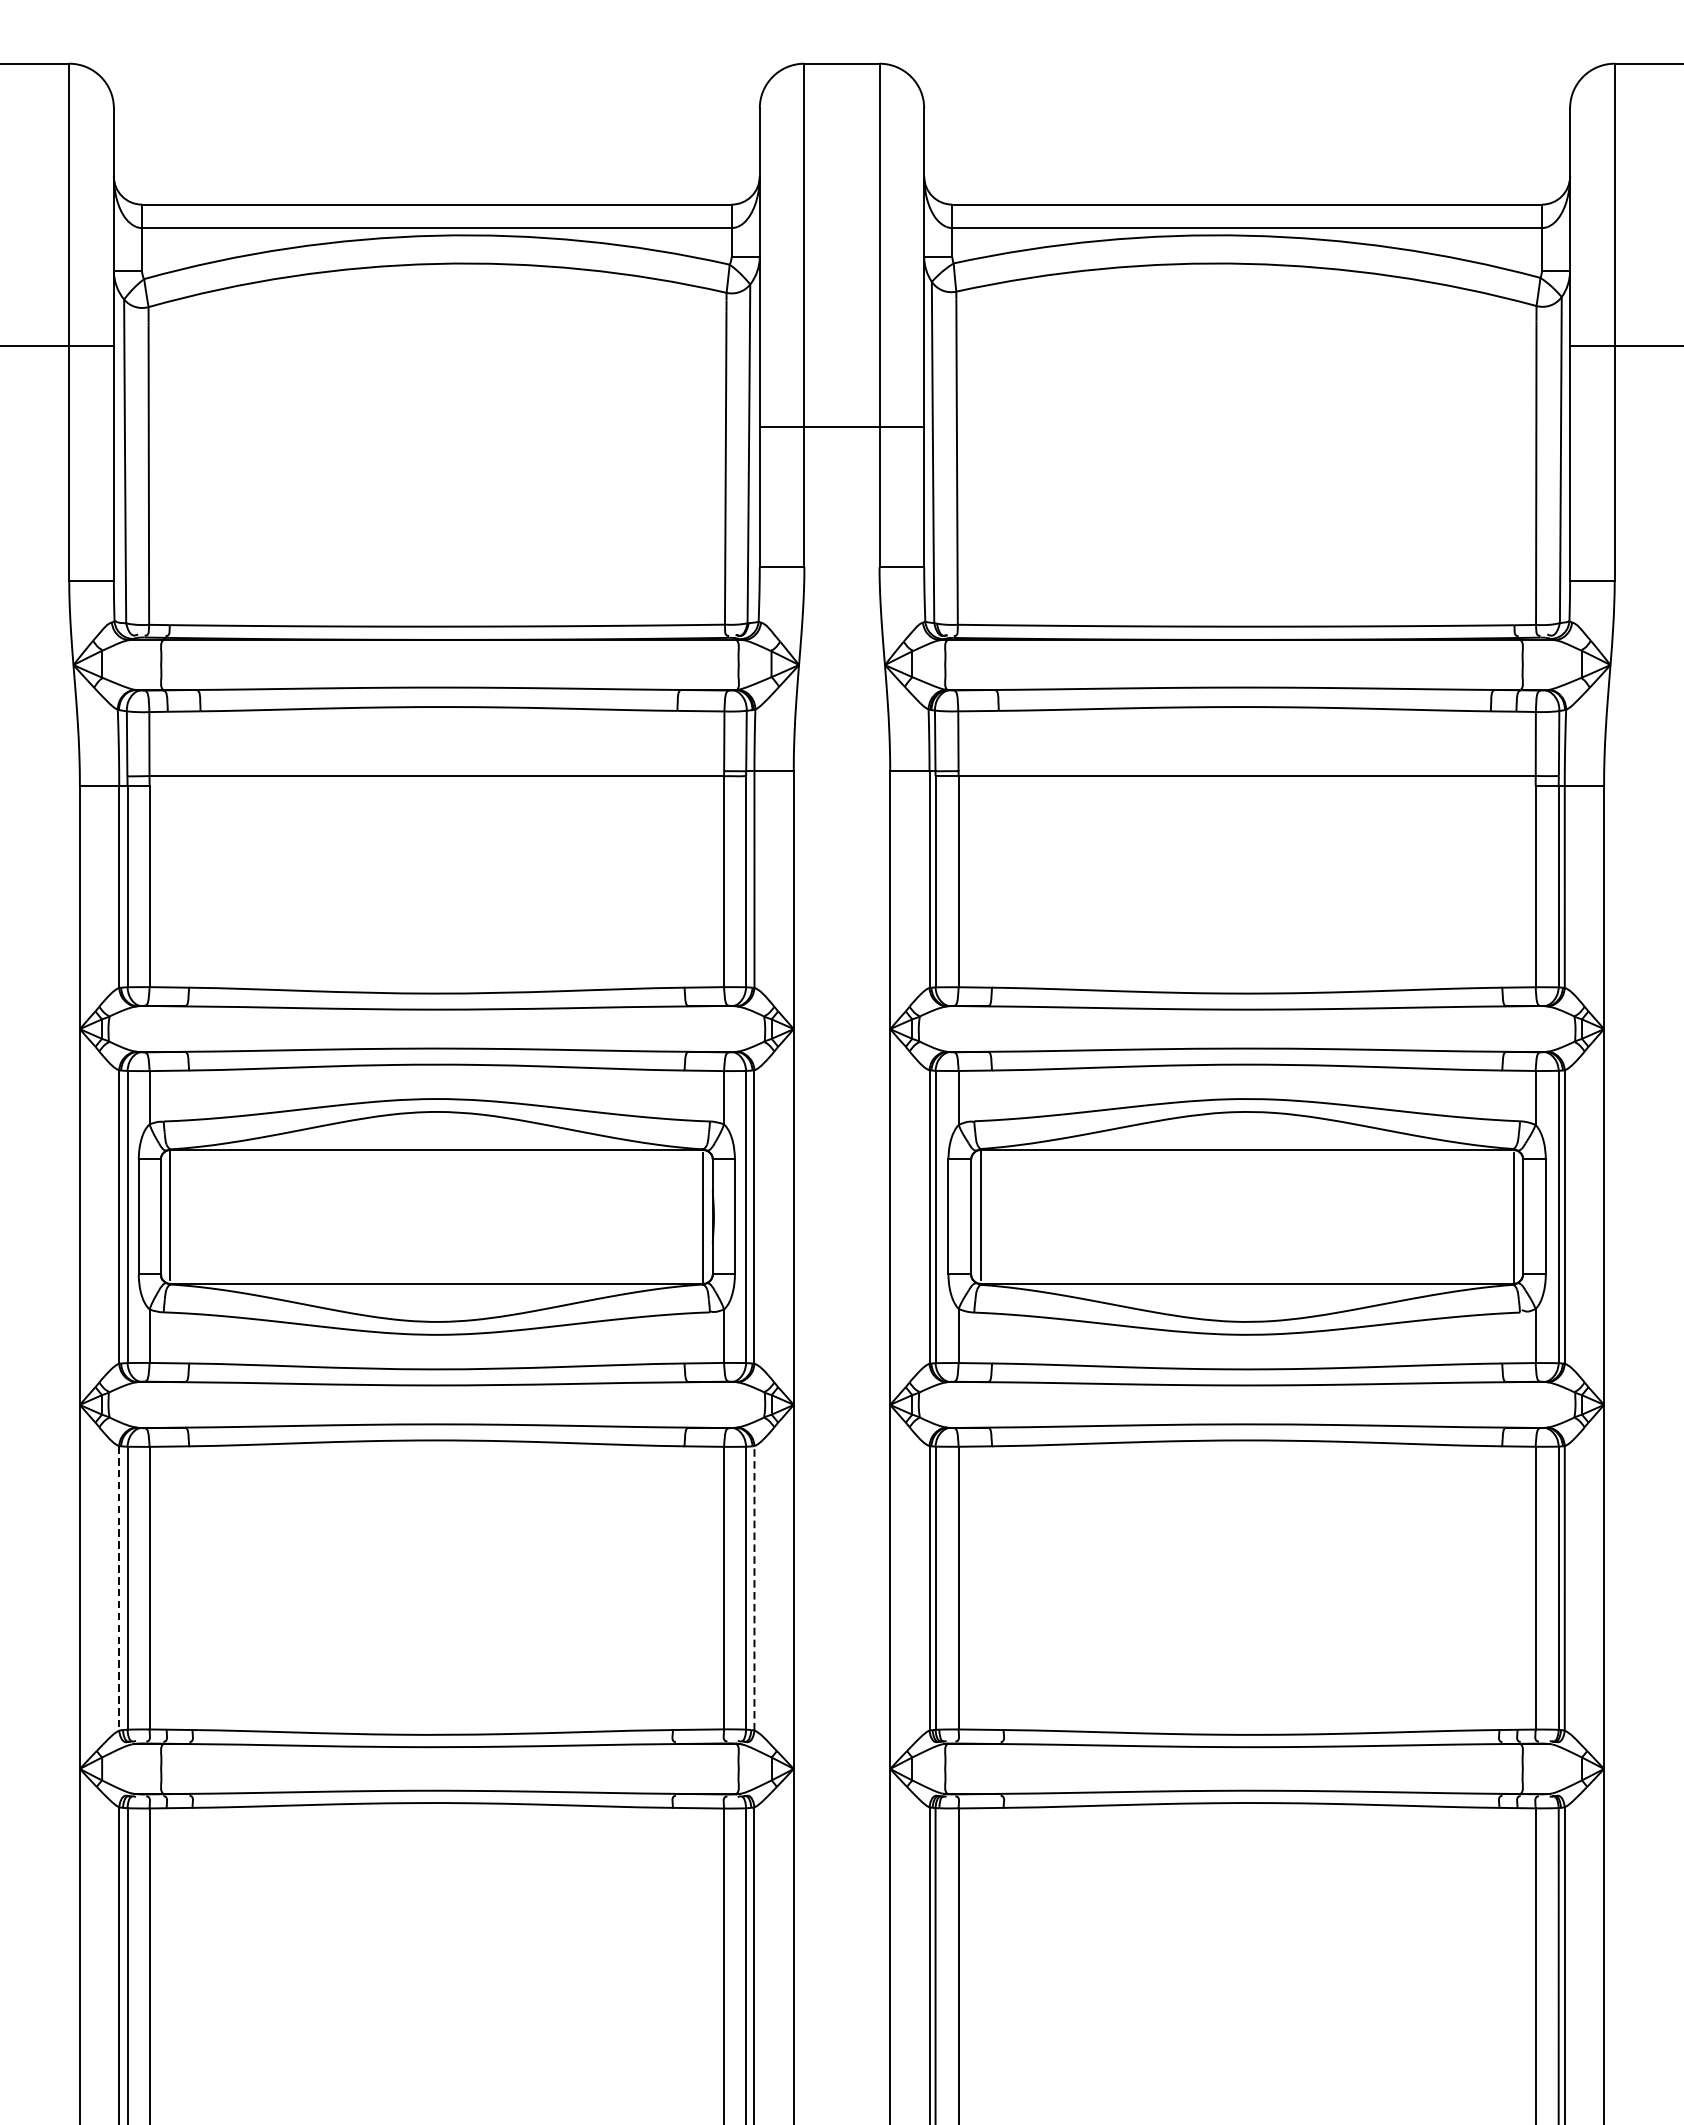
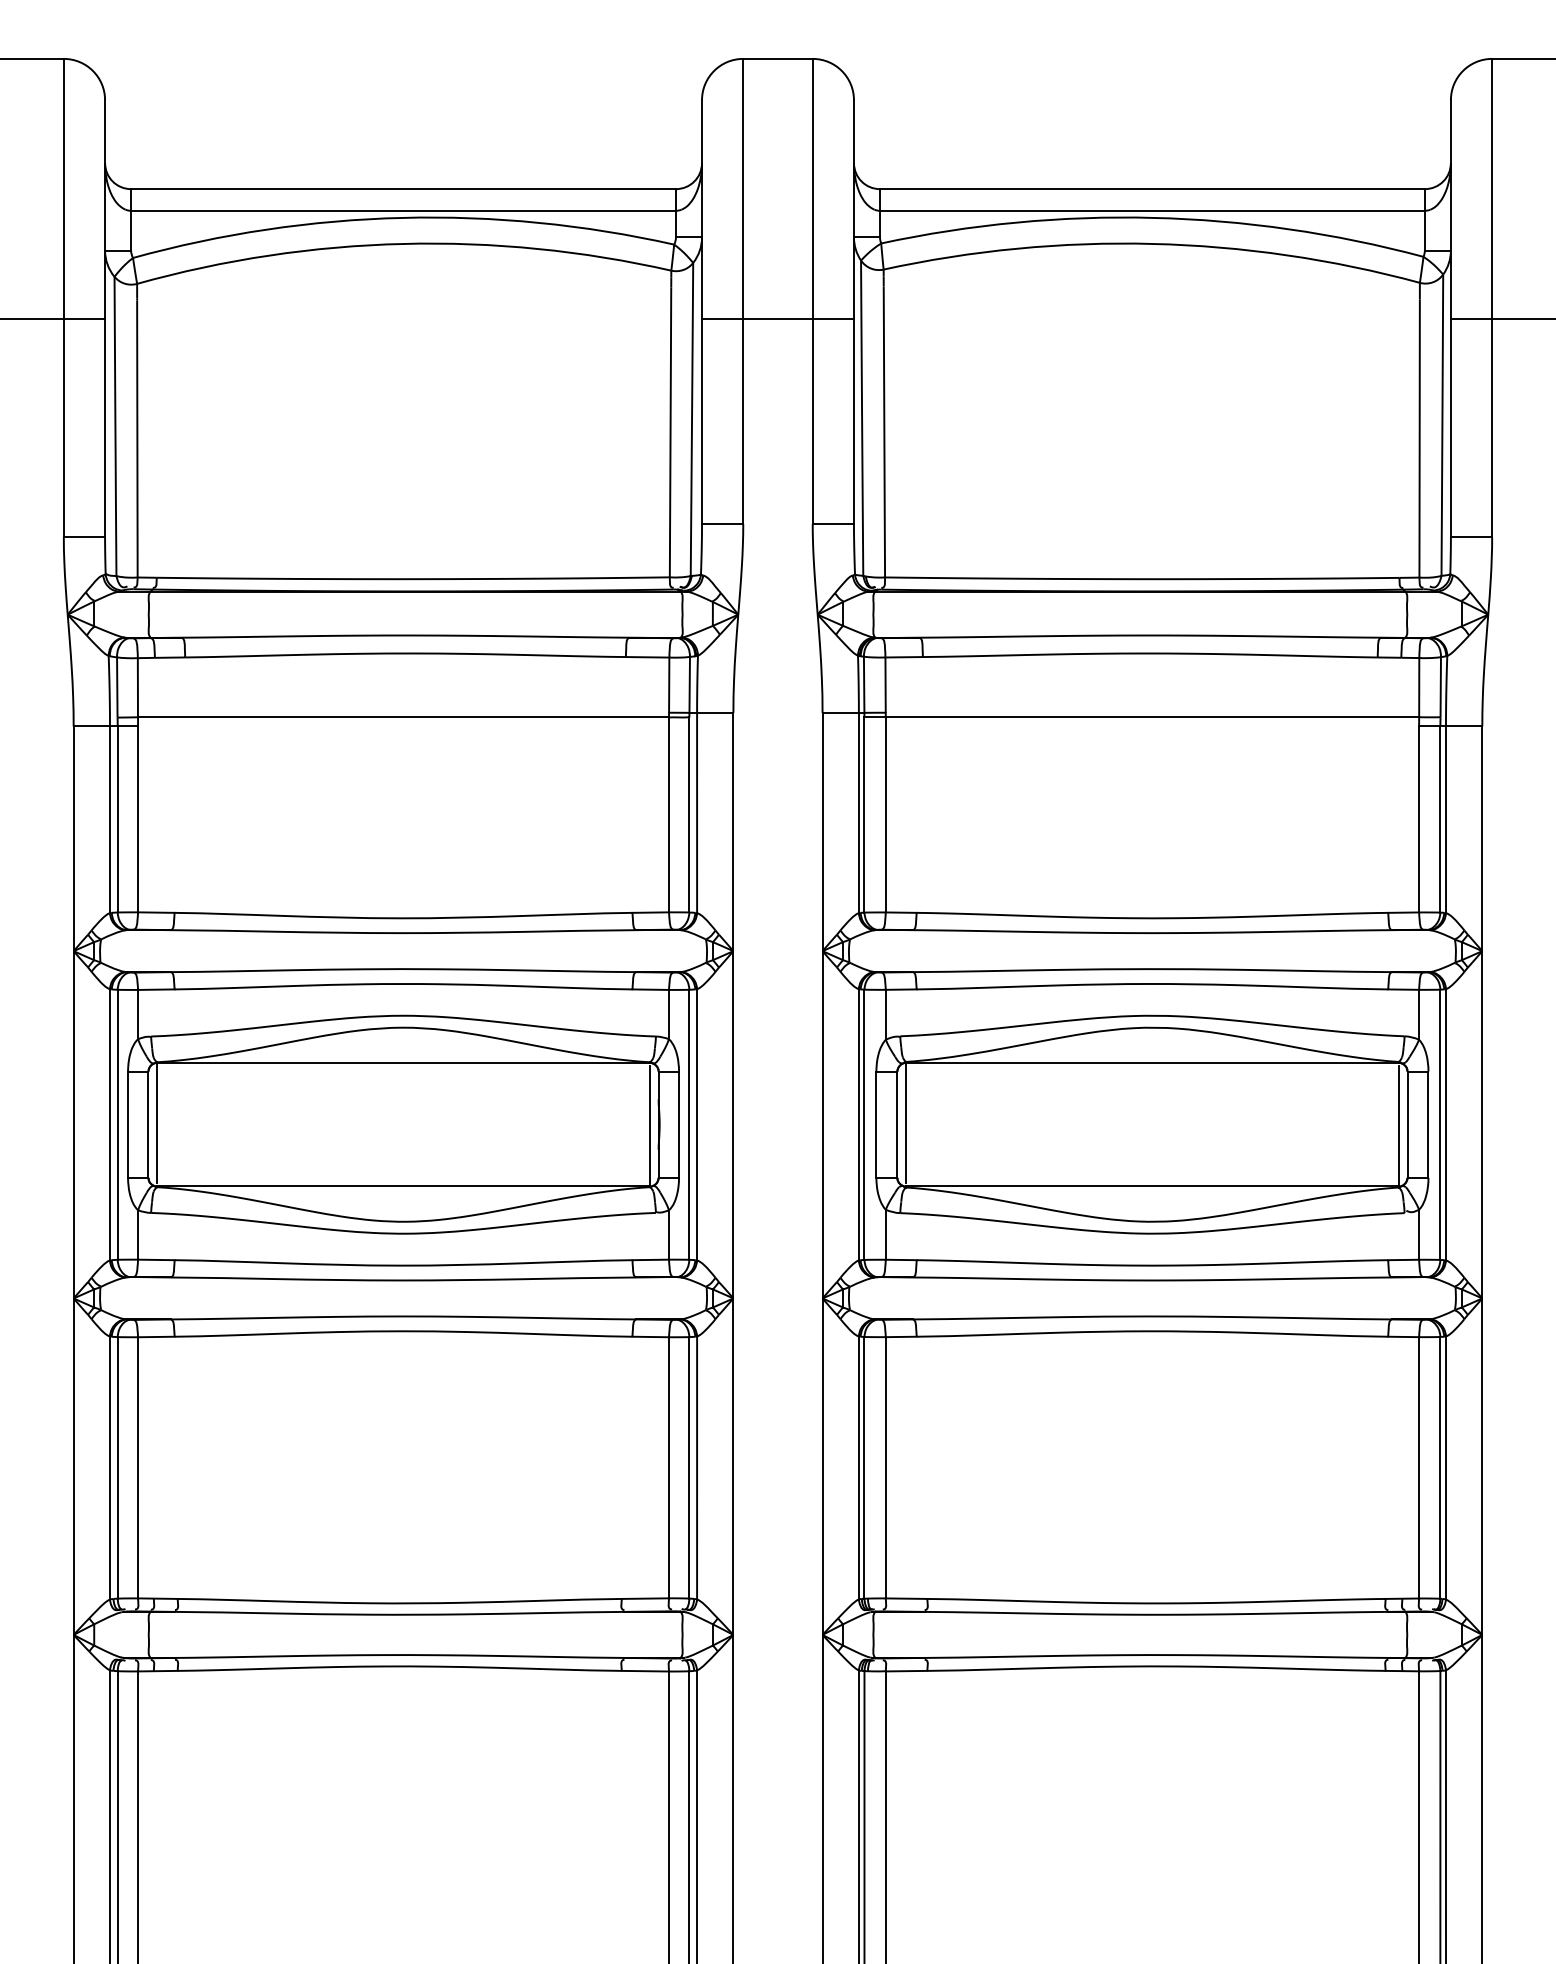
line: (841, 426) -> (777, 319), moved
line: (754, 1587) -> (697, 1467), dashed -> solid
line: (119, 1588) -> (110, 1468), dashed -> solid

